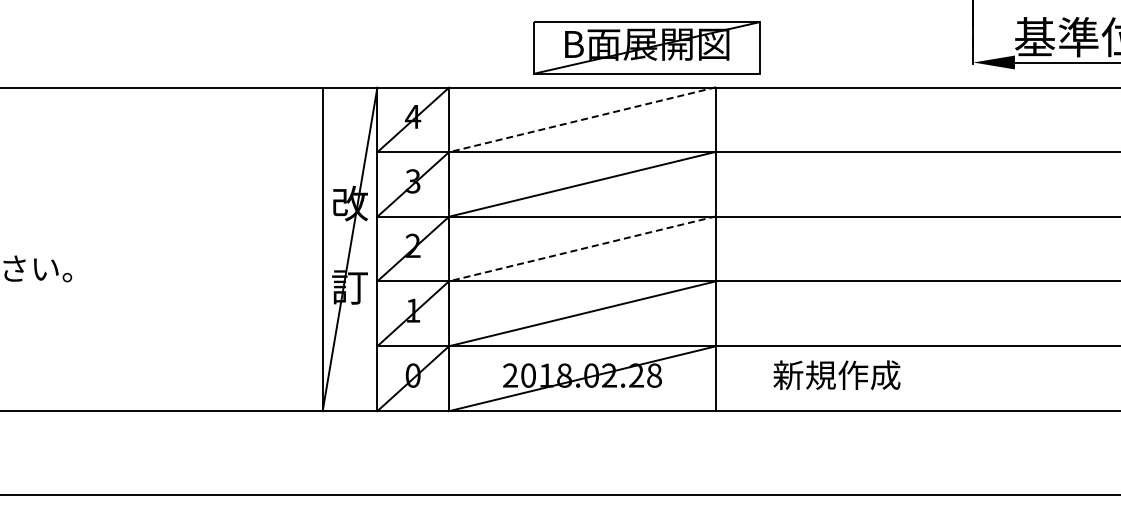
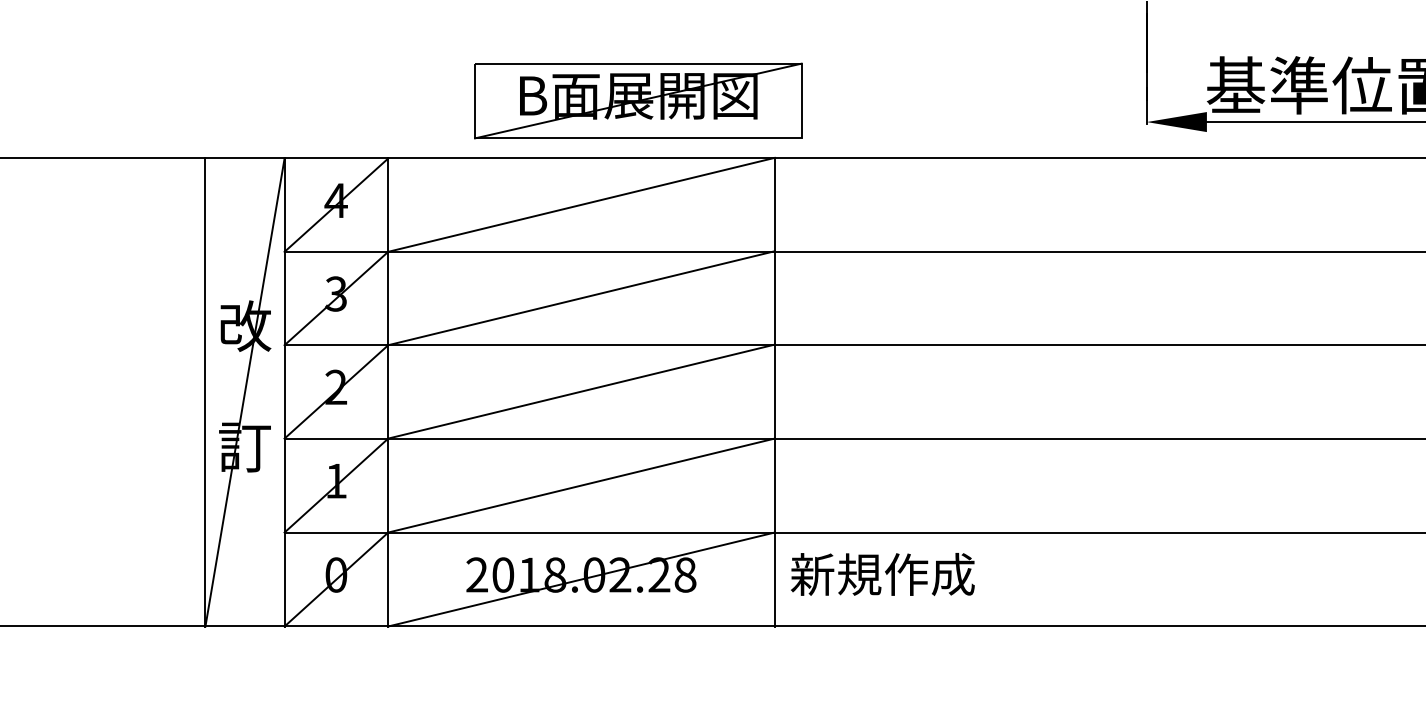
part: (646, 47) -> (637, 100), moved
line: (582, 119) -> (581, 204), dashed -> solid
line: (582, 248) -> (581, 391), dashed -> solid
text: (836, 374) -> (882, 573), moved

